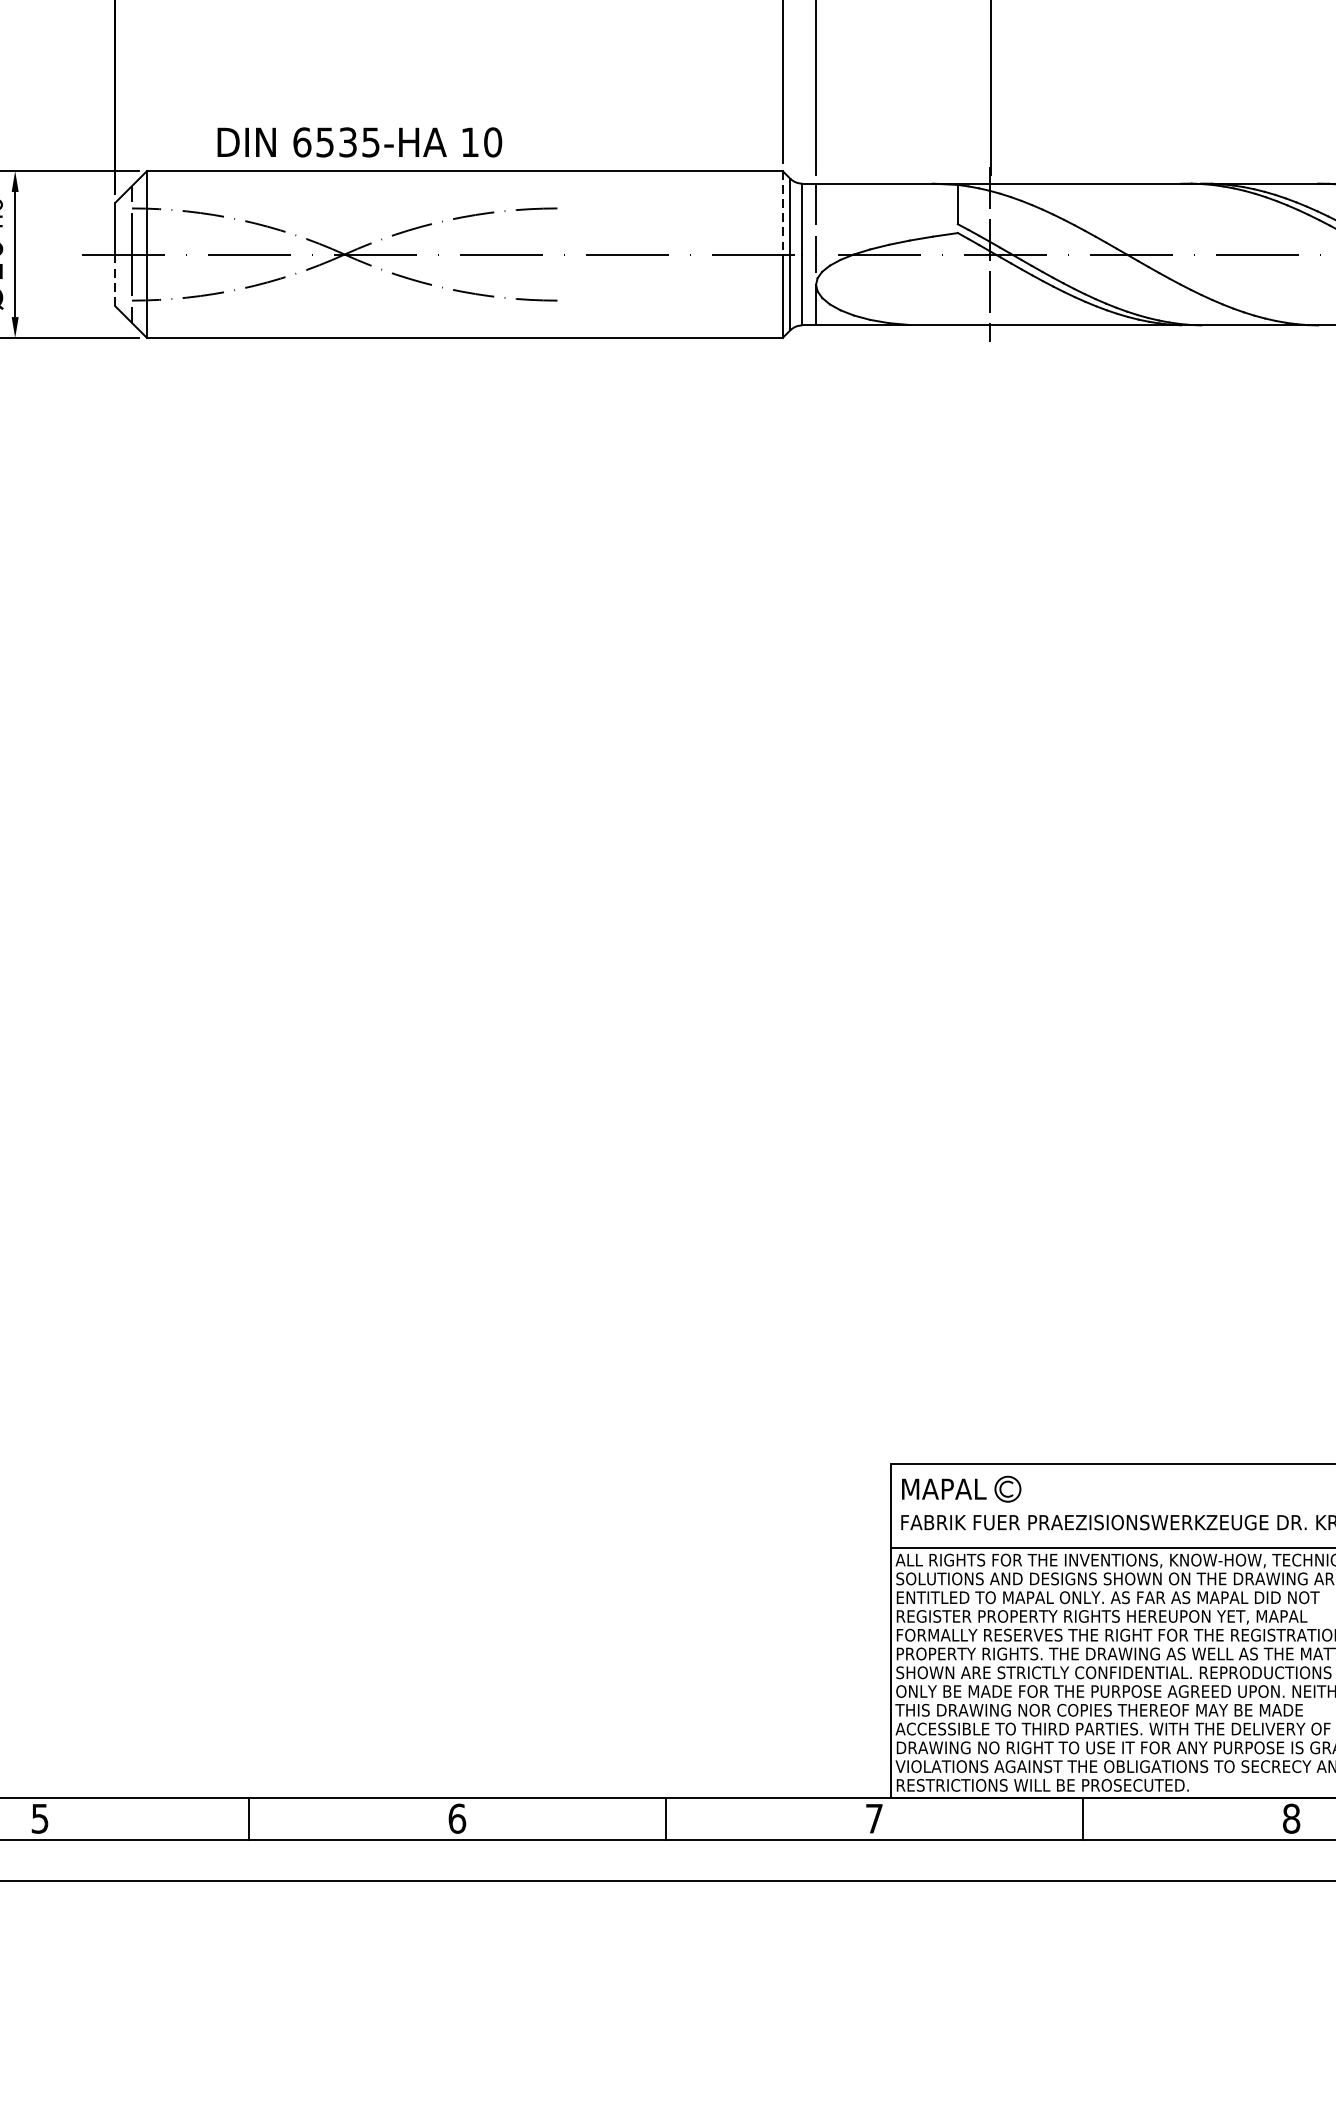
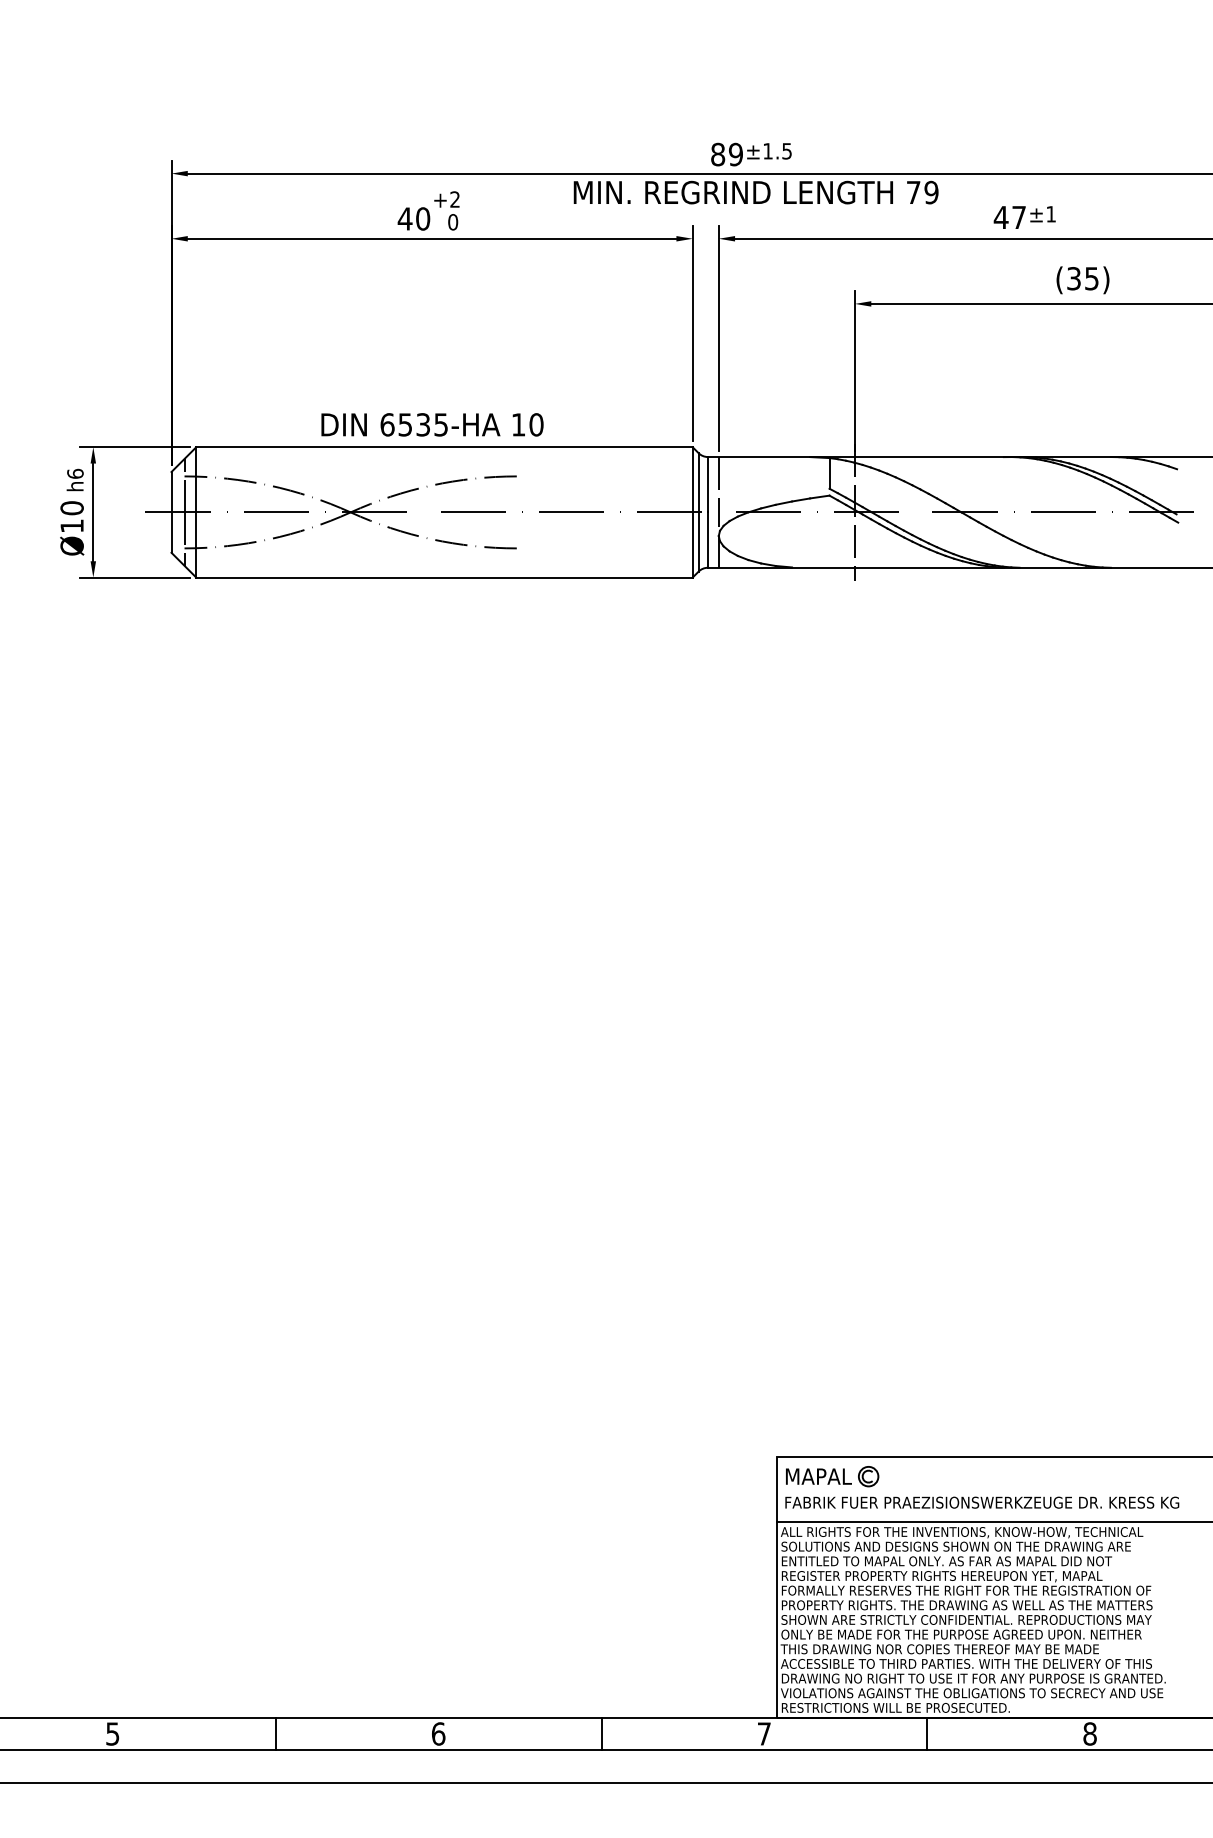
text: (359, 141) -> (432, 424), moved
line: (782, 212) -> (692, 479), dashed -> solid
line: (115, 281) -> (171, 533), dashed -> solid

